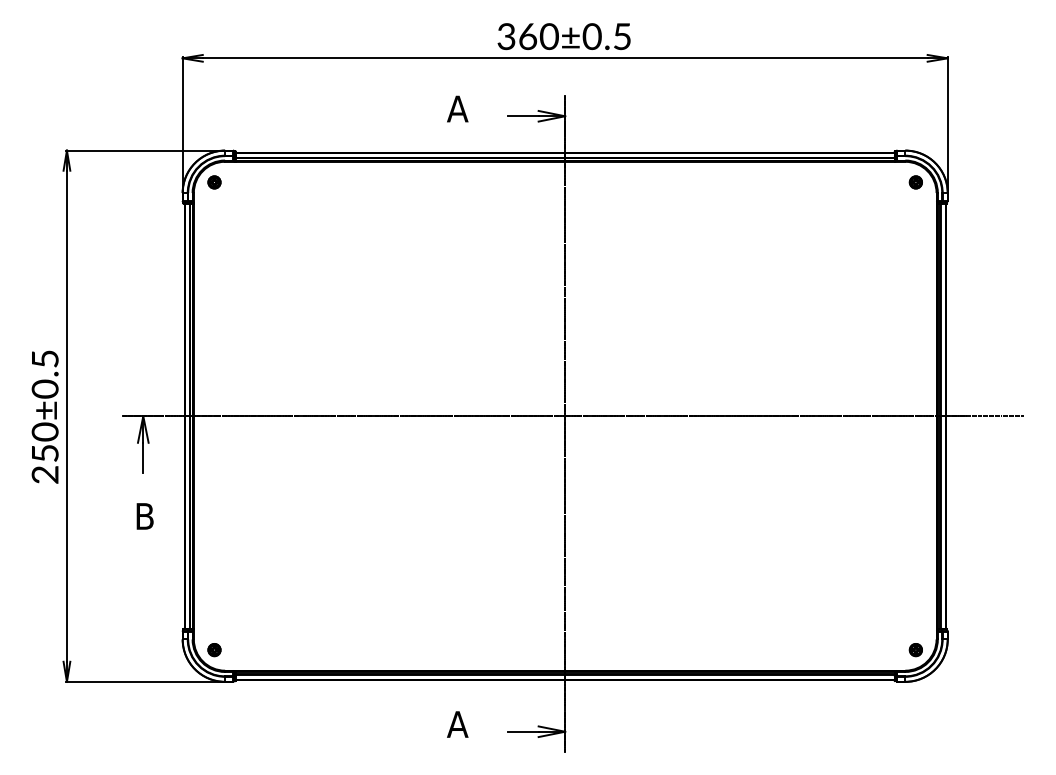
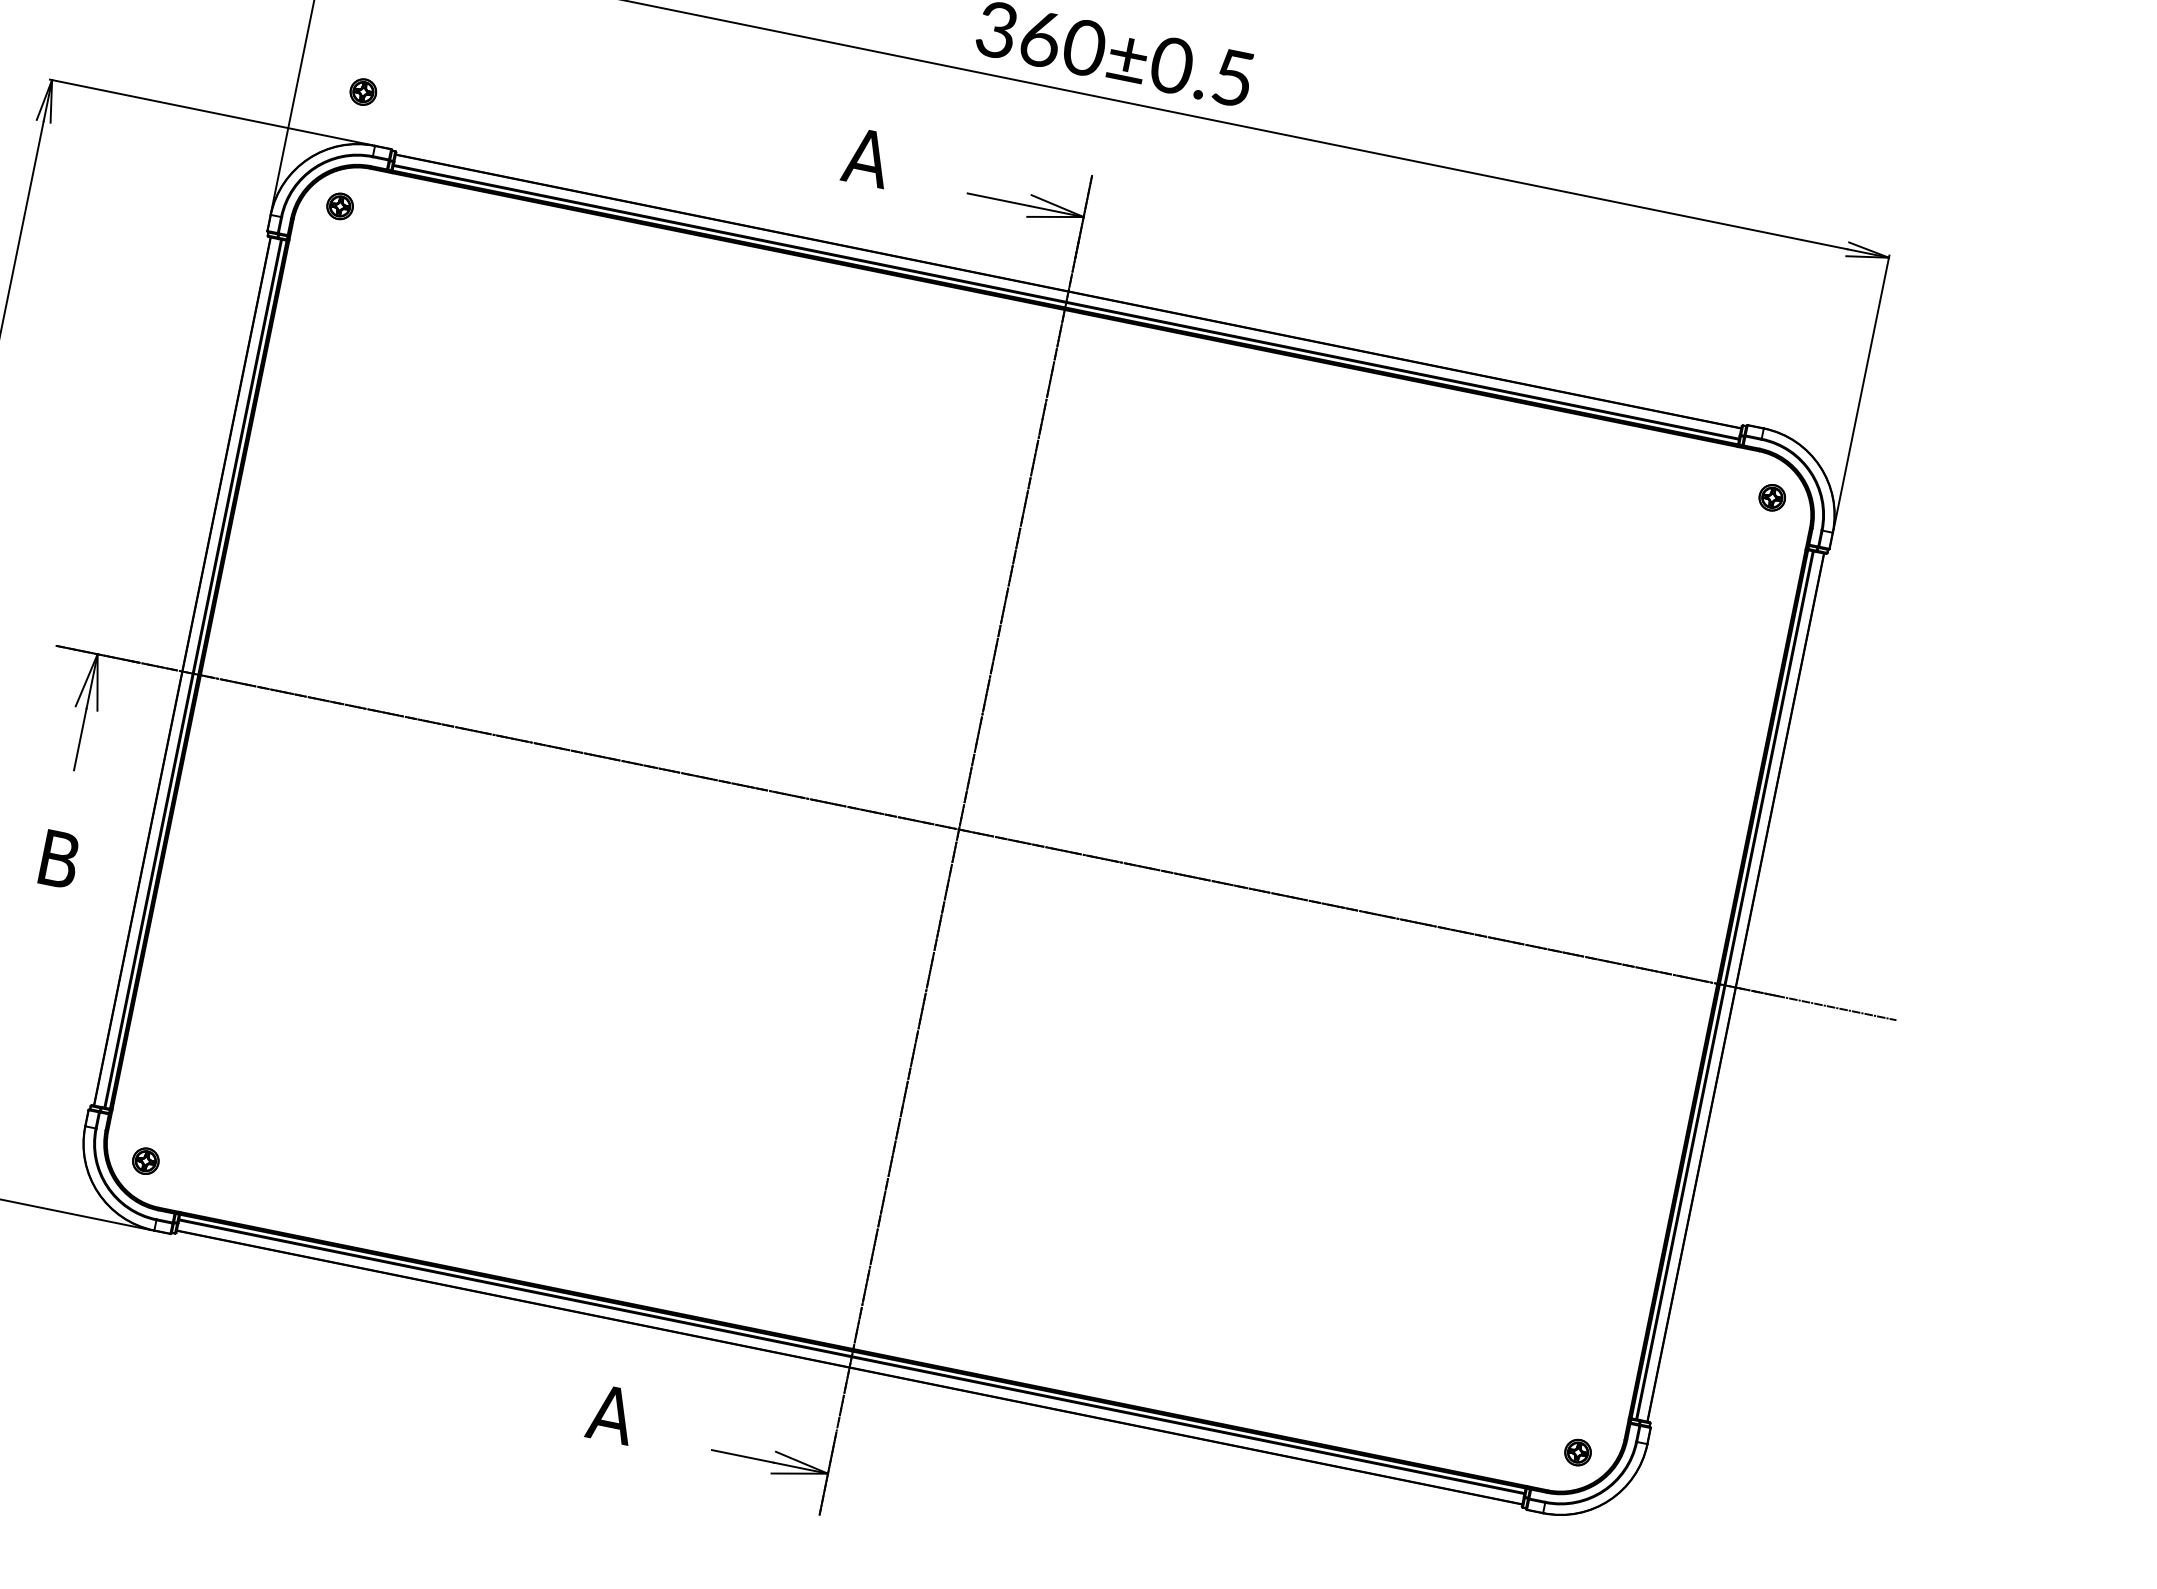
part: (214, 126) -> (363, 92), added

